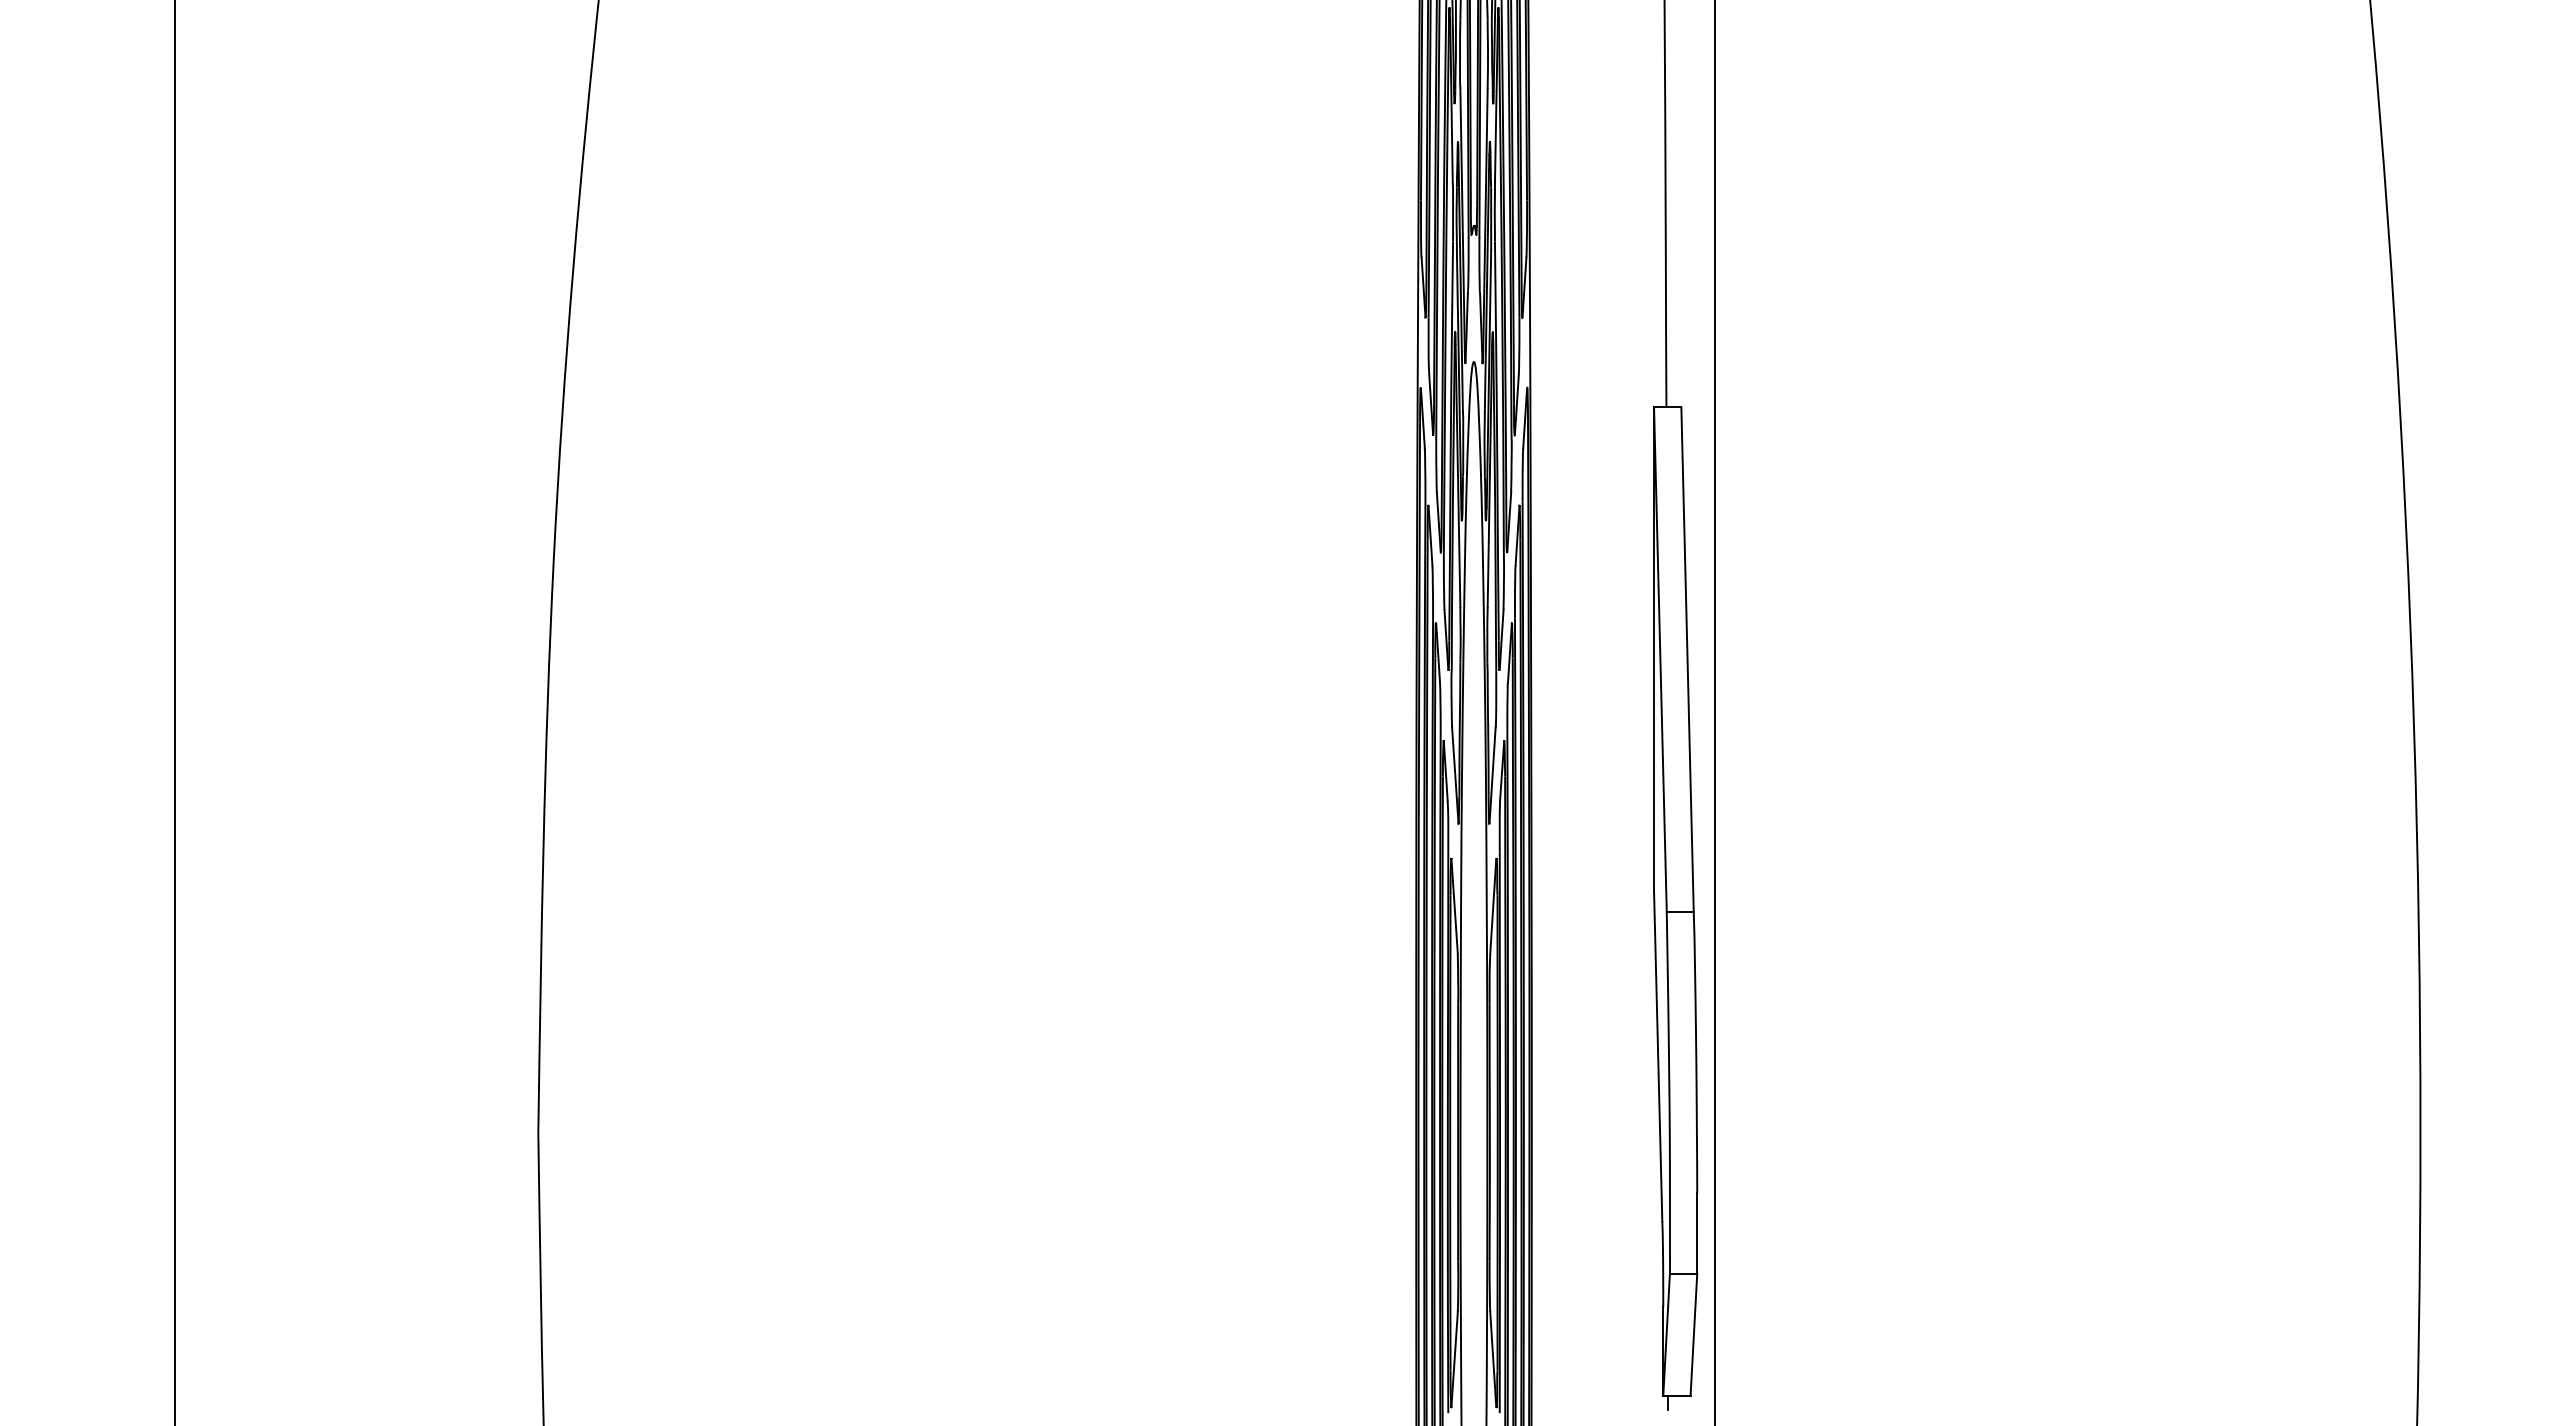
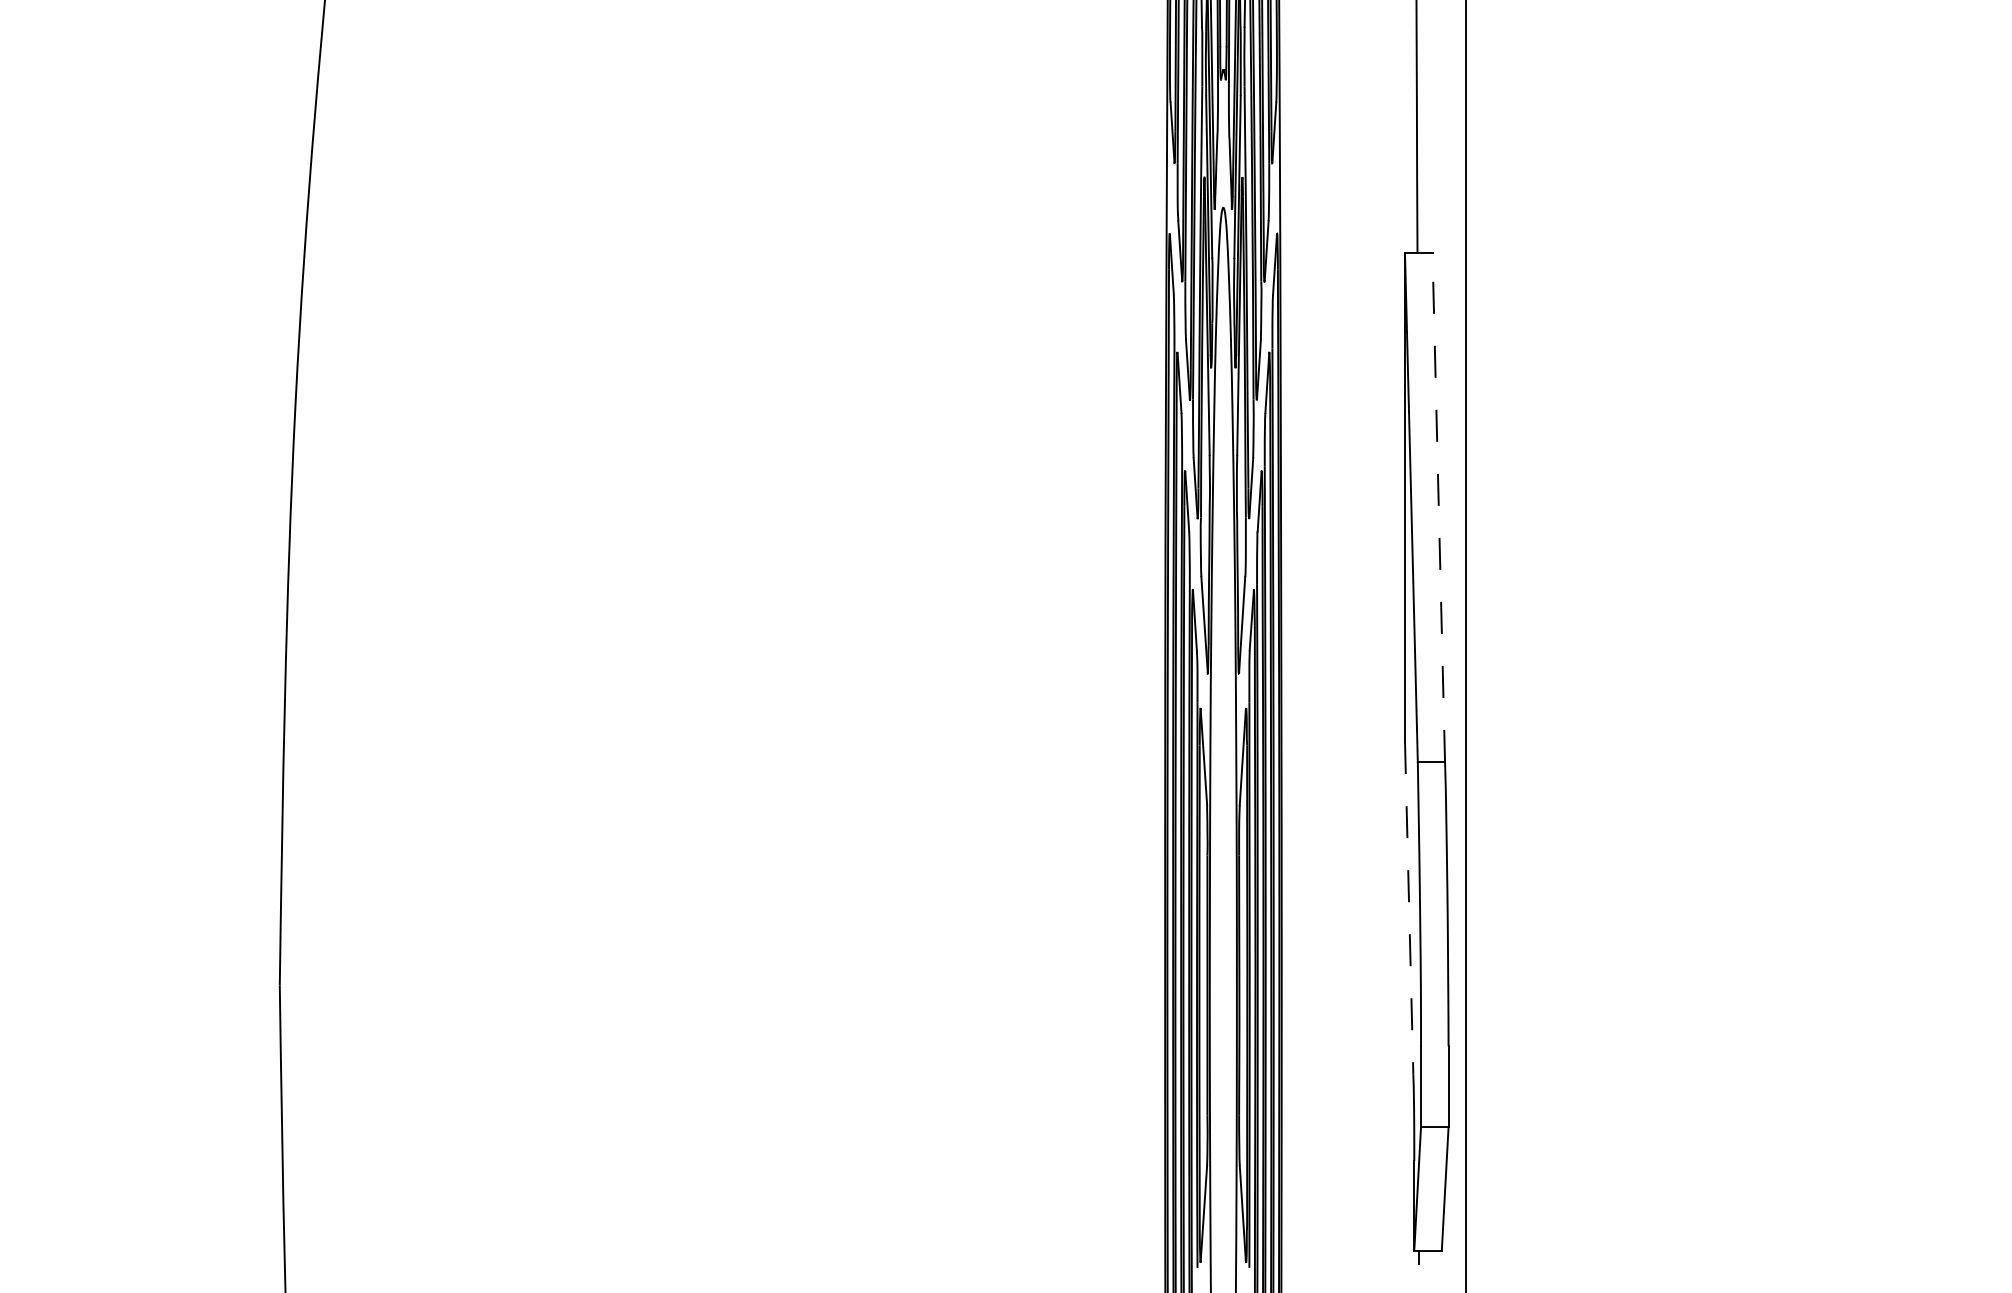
line: (1687, 658) -> (1438, 506), solid -> dashed
line: (1658, 1056) -> (1409, 908), solid -> dashed

